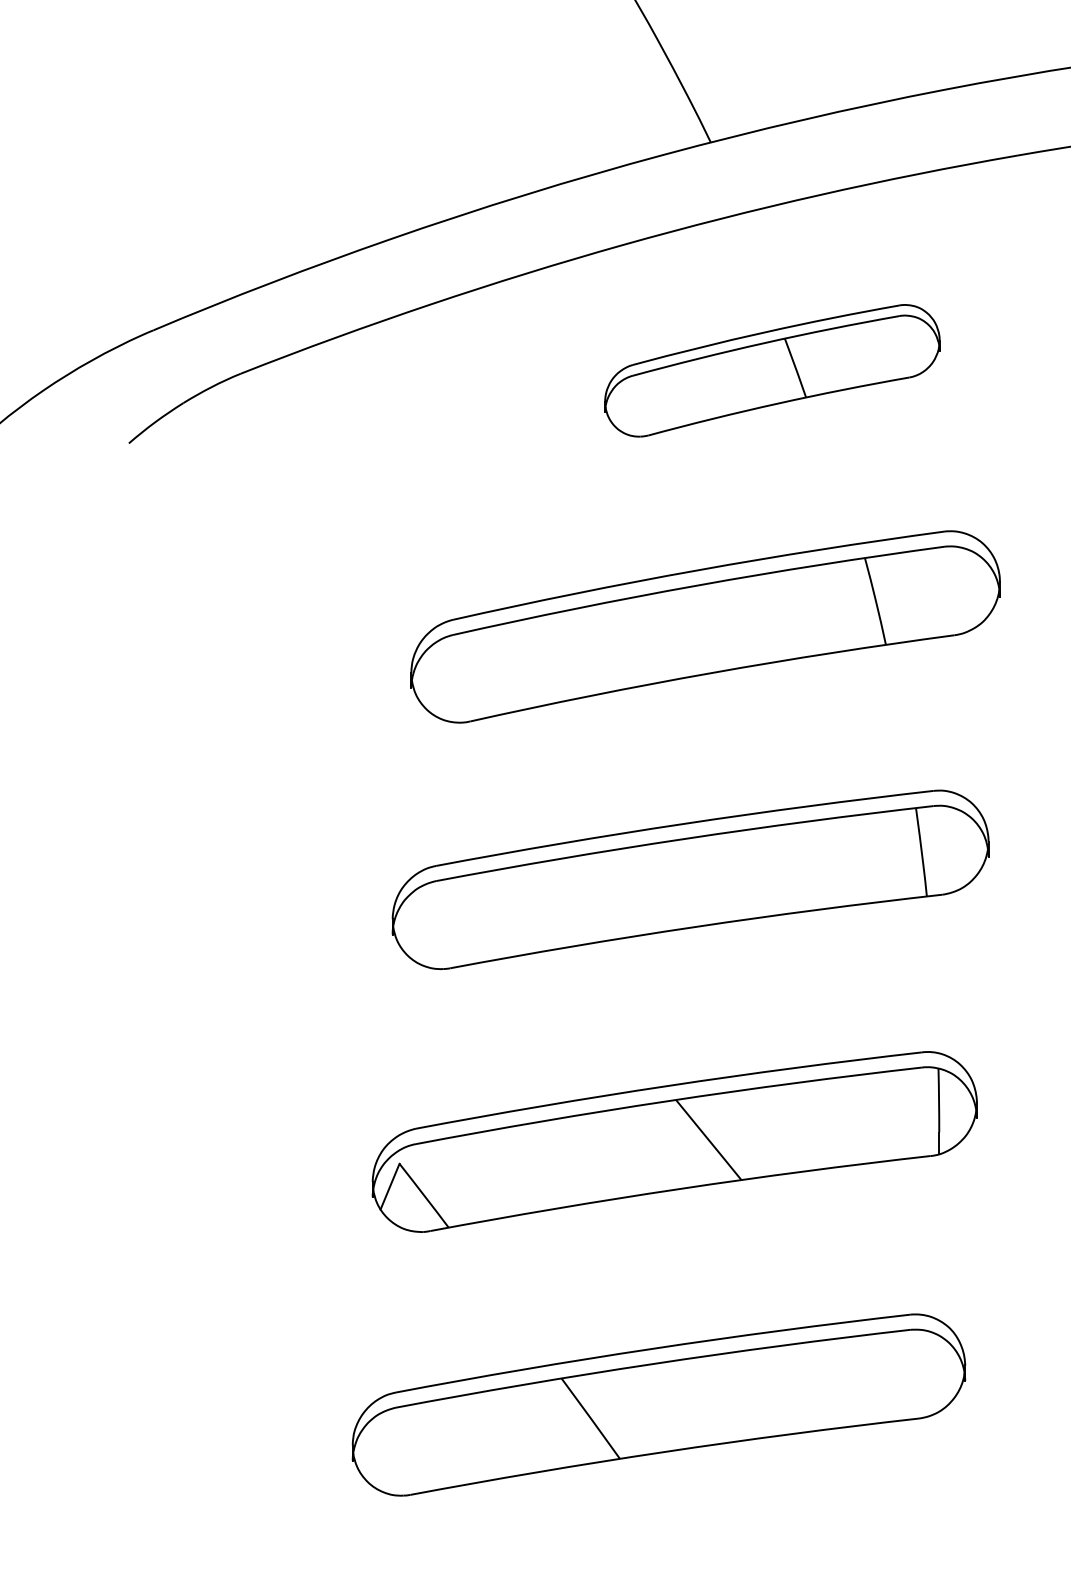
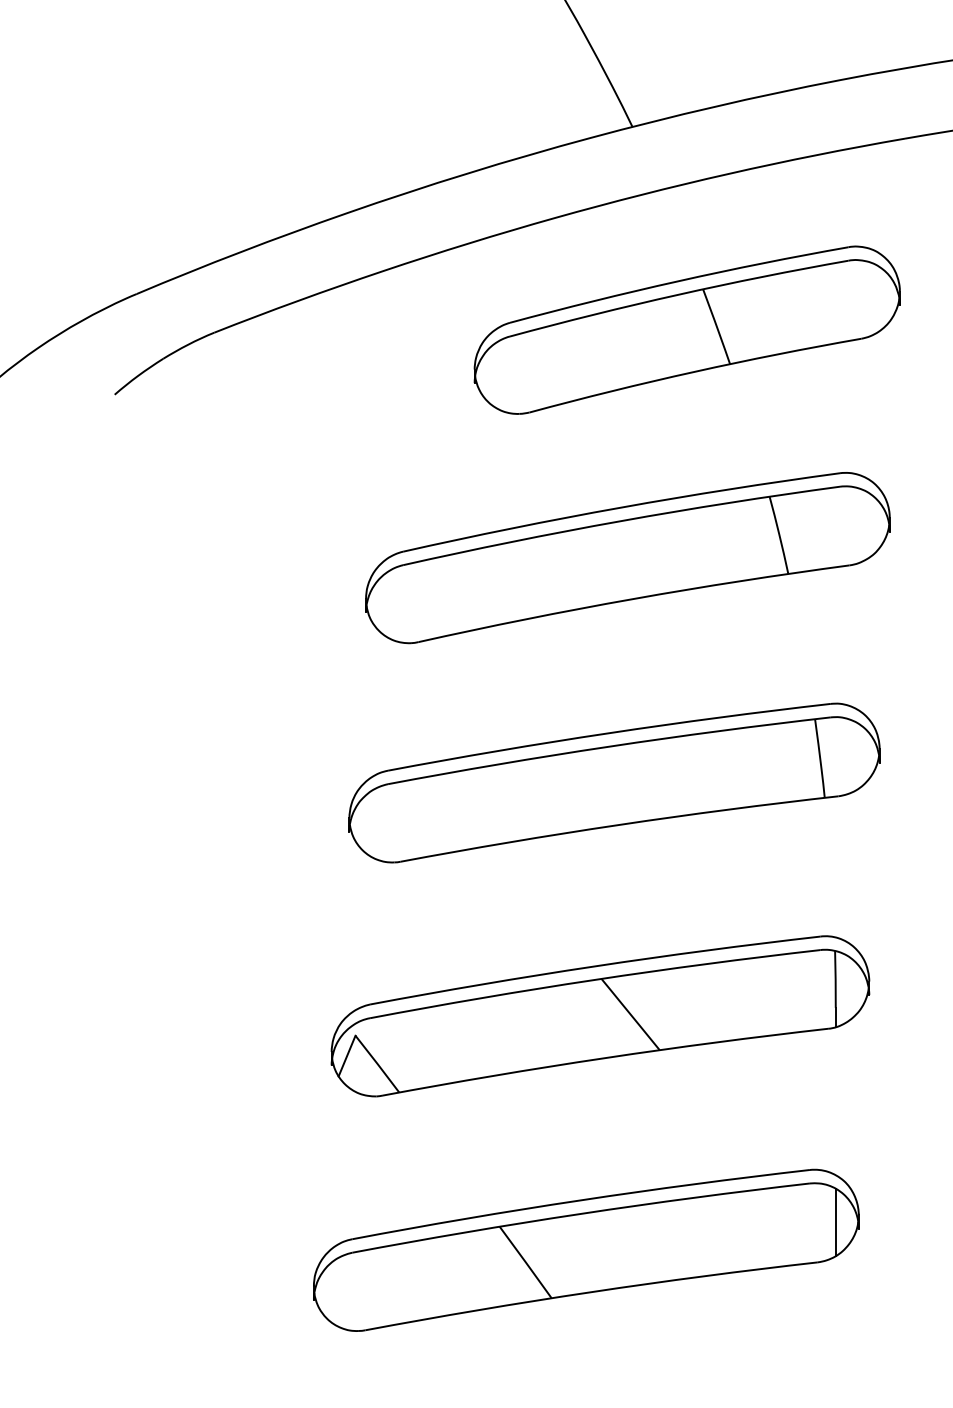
part: (772, 370) -> (687, 329), size x1.43
line: (939, 1373) -> (835, 1222), added

